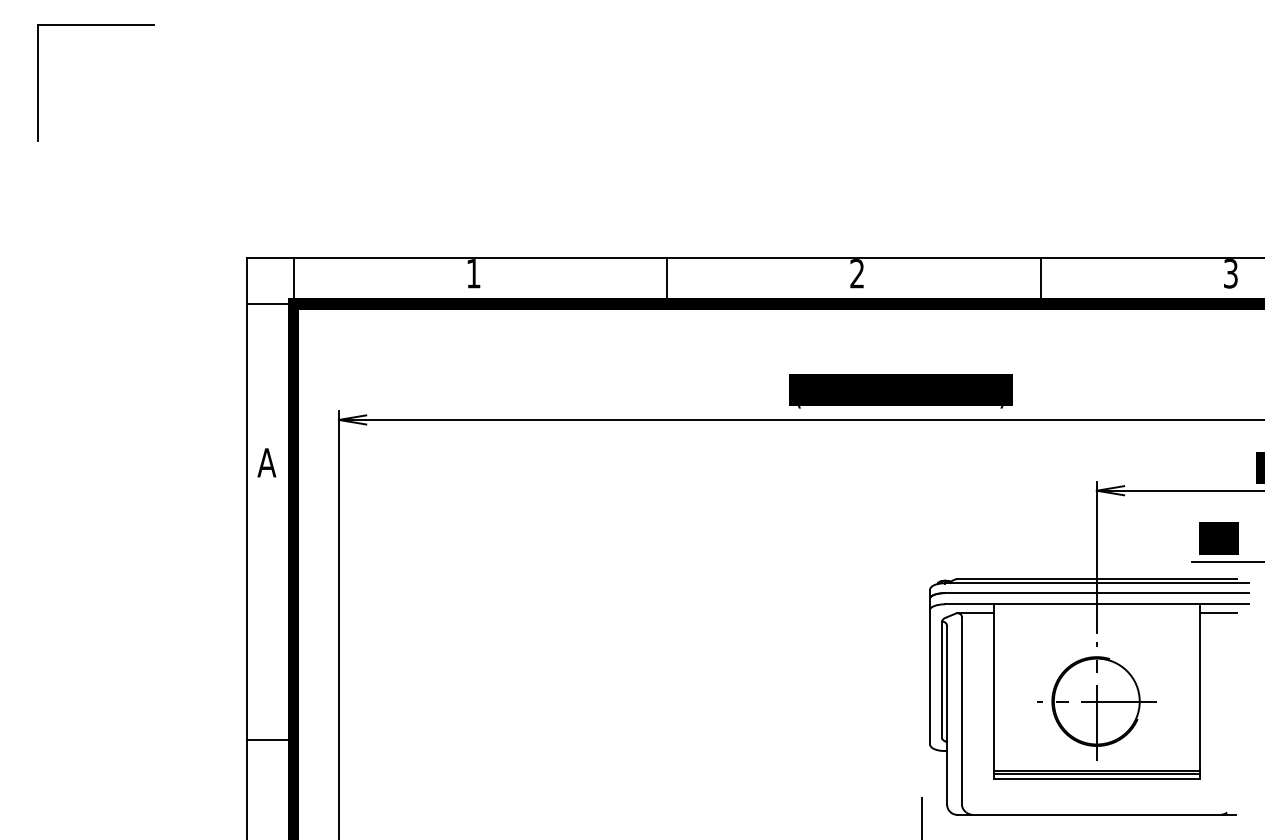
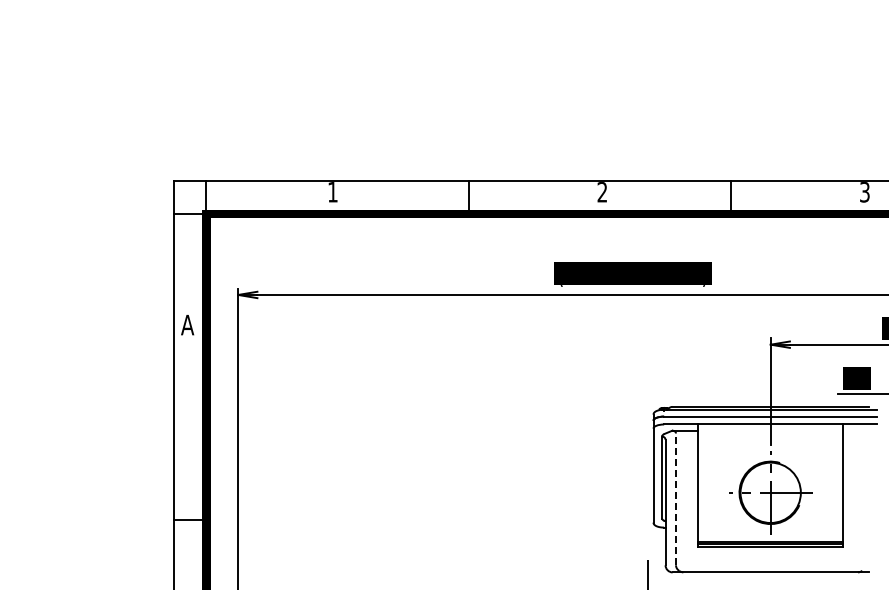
part: (95, 26) -> (67, 18), removed
line: (1218, 612) -> (856, 430), removed
line: (962, 711) -> (676, 499), solid -> dashed

